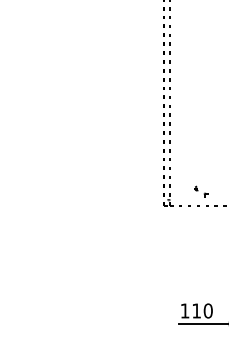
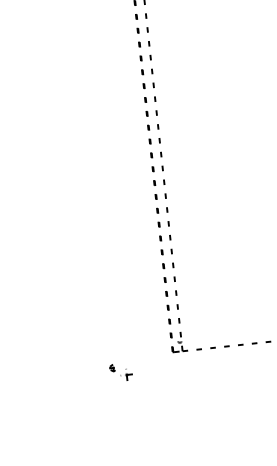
part: (201, 191) -> (120, 371), moved

